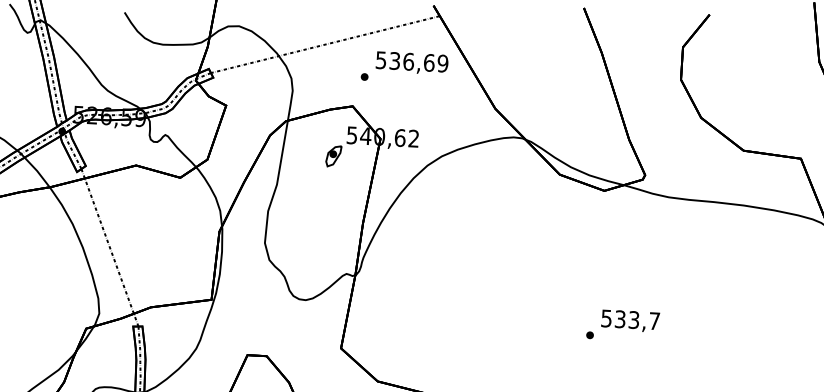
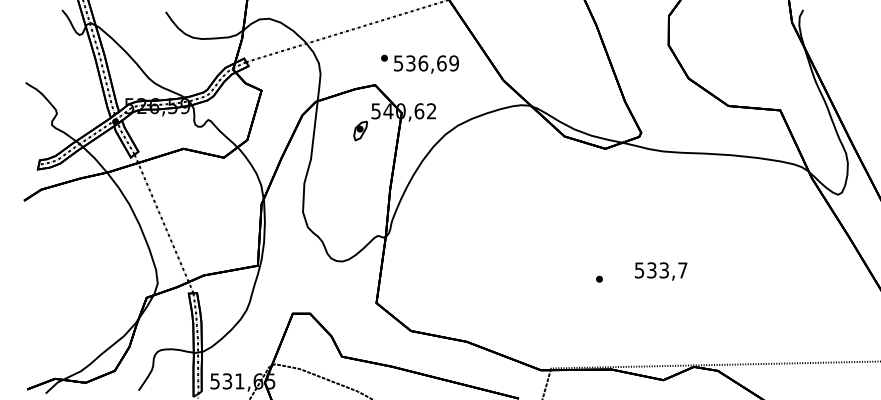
text: (412, 63) -> (426, 64), moved
text: (630, 321) -> (661, 271), moved

